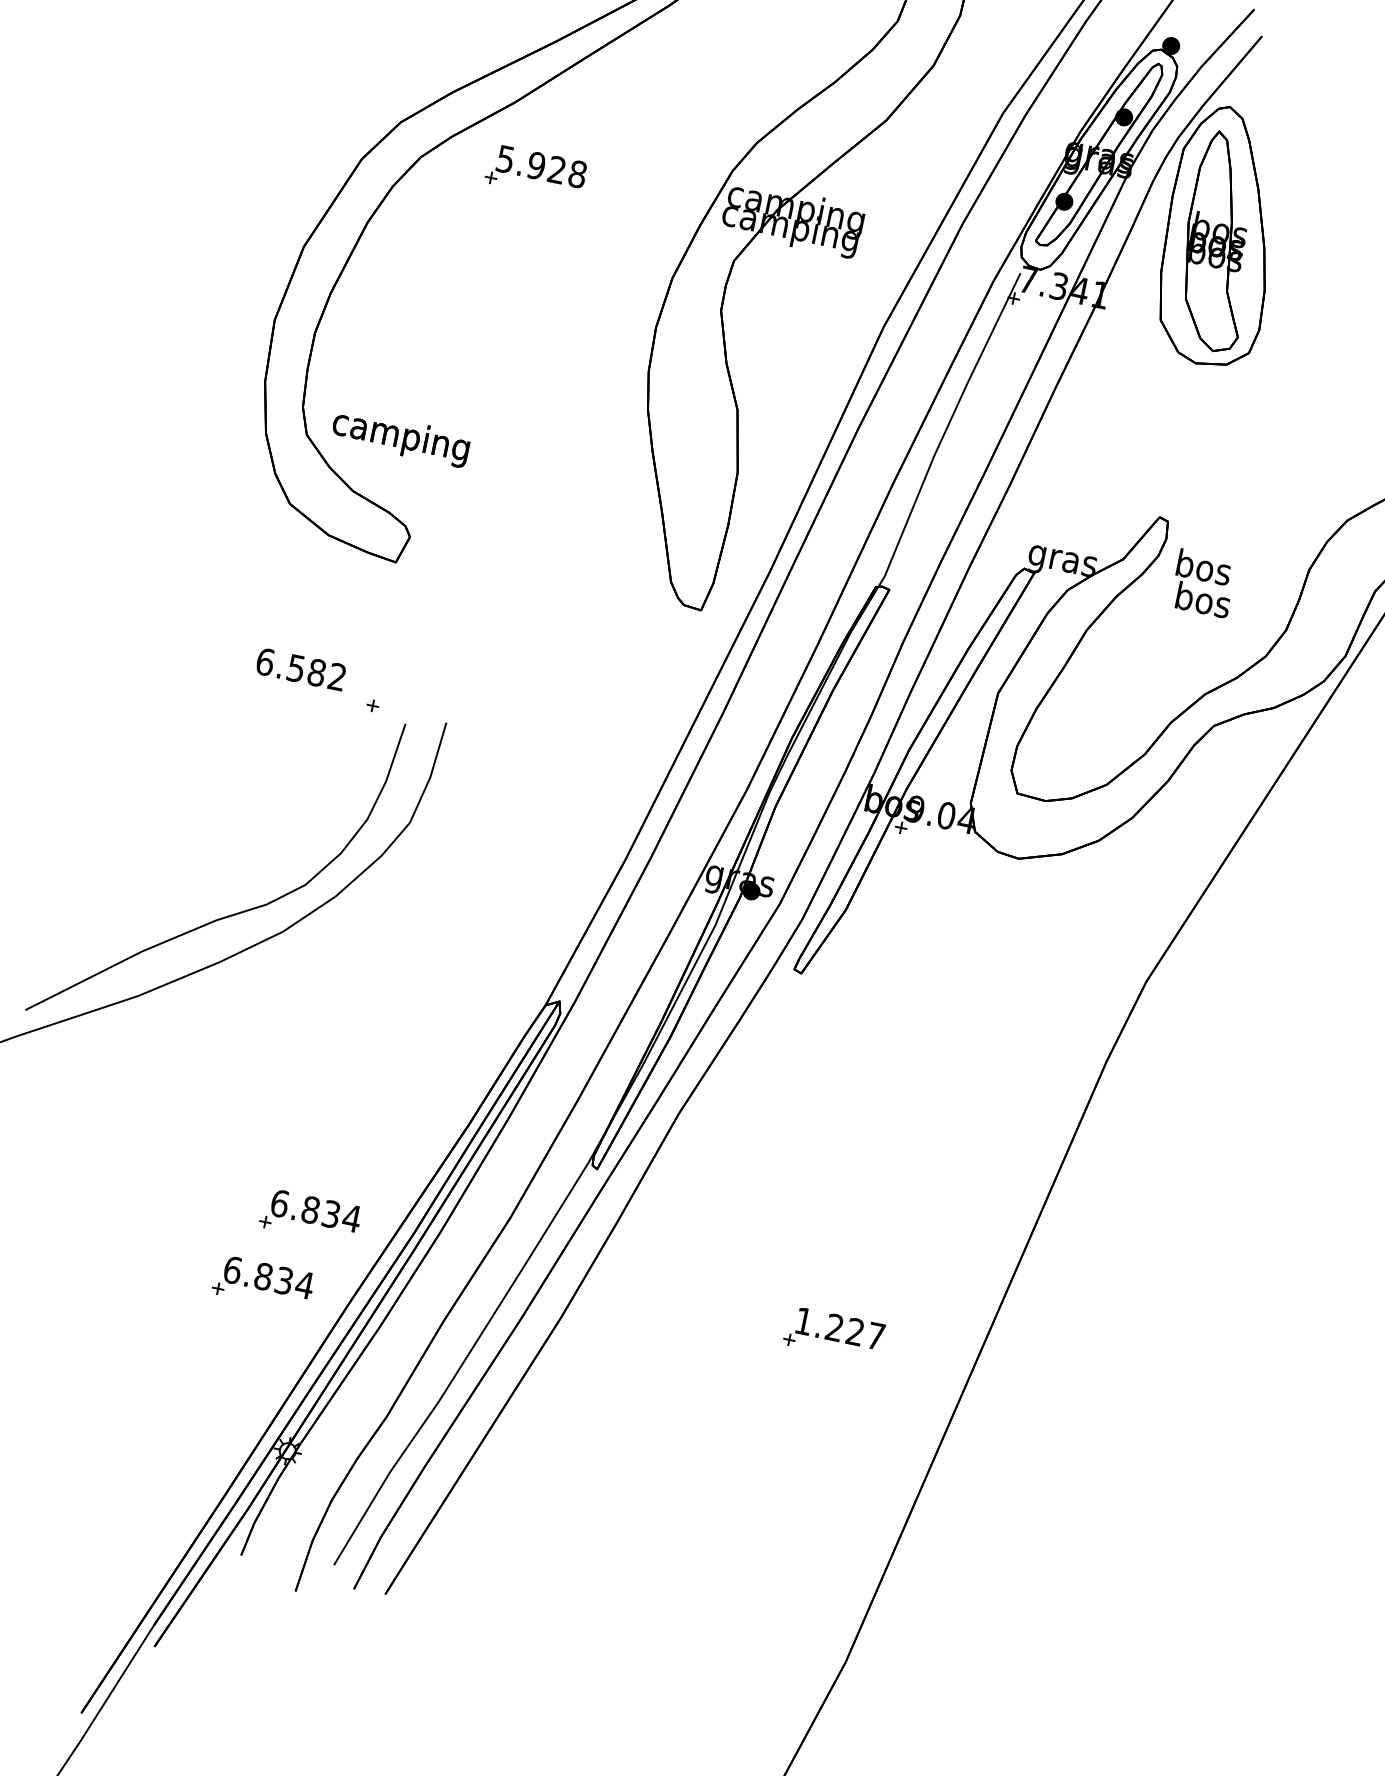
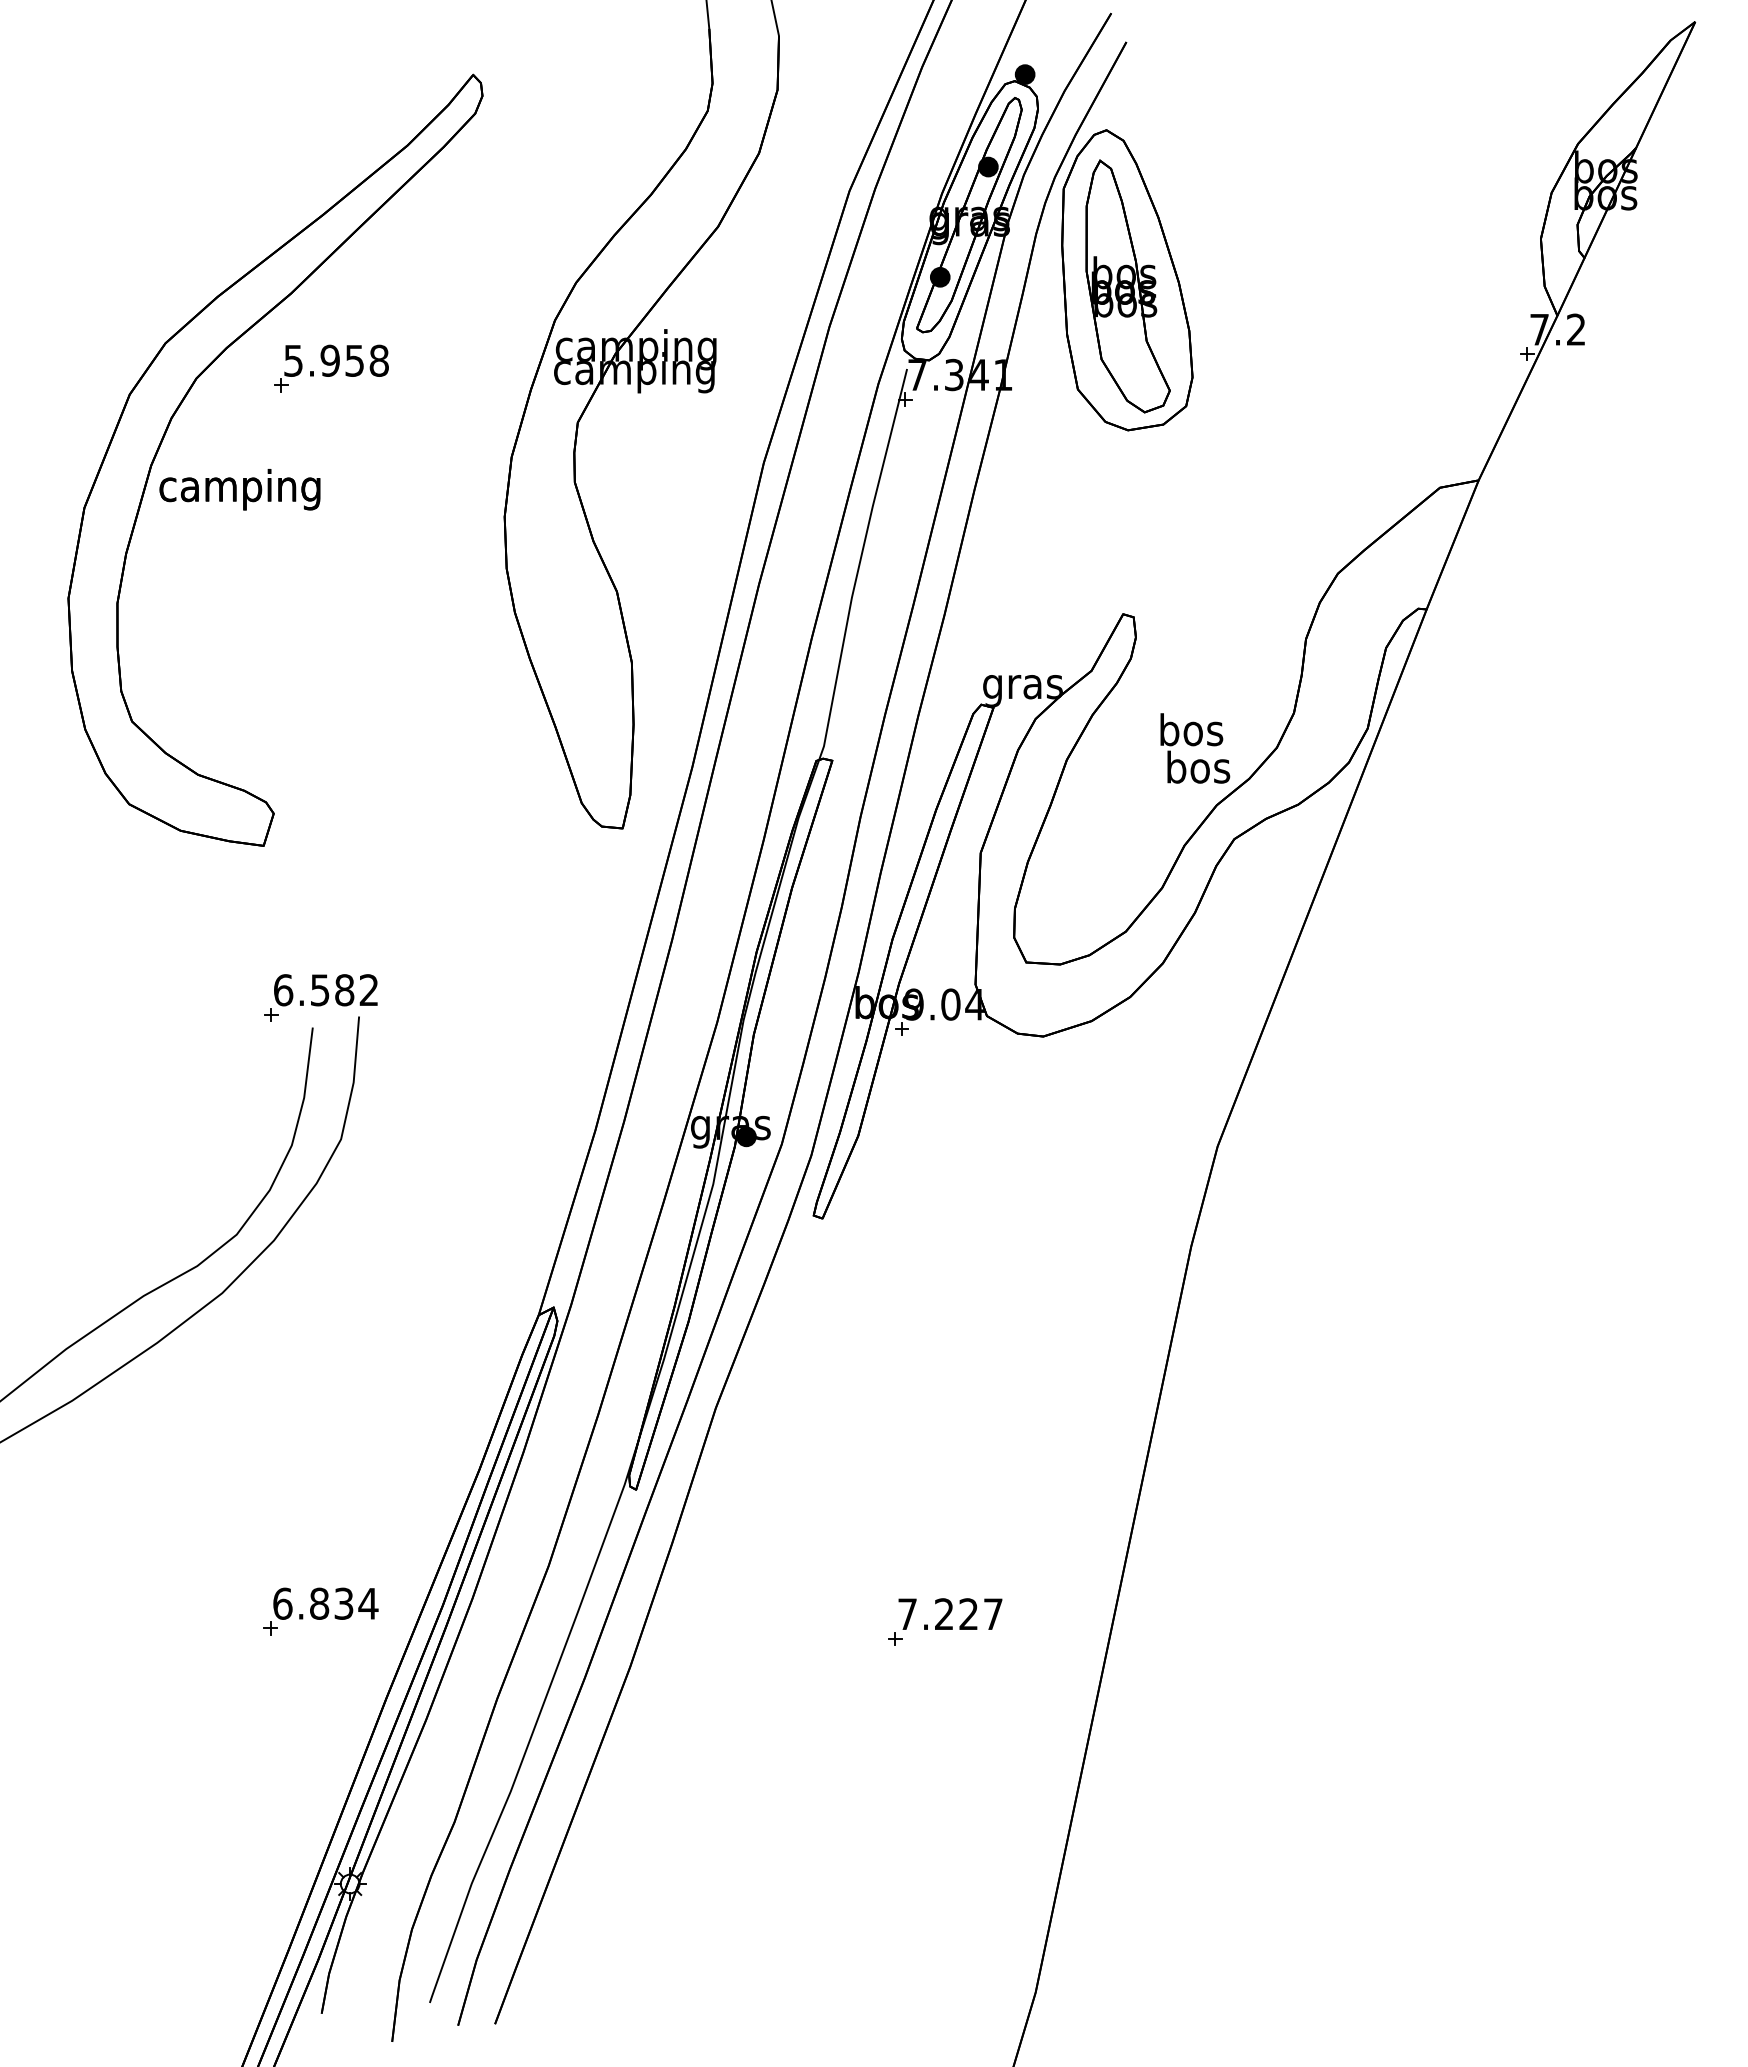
text: (556, 169) -> (354, 360), 5.928 -> 5.958
text: (400, 437) -> (239, 489), moved
text: (1204, 583) -> (1195, 748), moved
text: (300, 669) -> (325, 990), moved
part: (263, 1283) -> (282, 1698), removed
text: (803, 1320) -> (907, 1613), 1.227 -> 7.227

